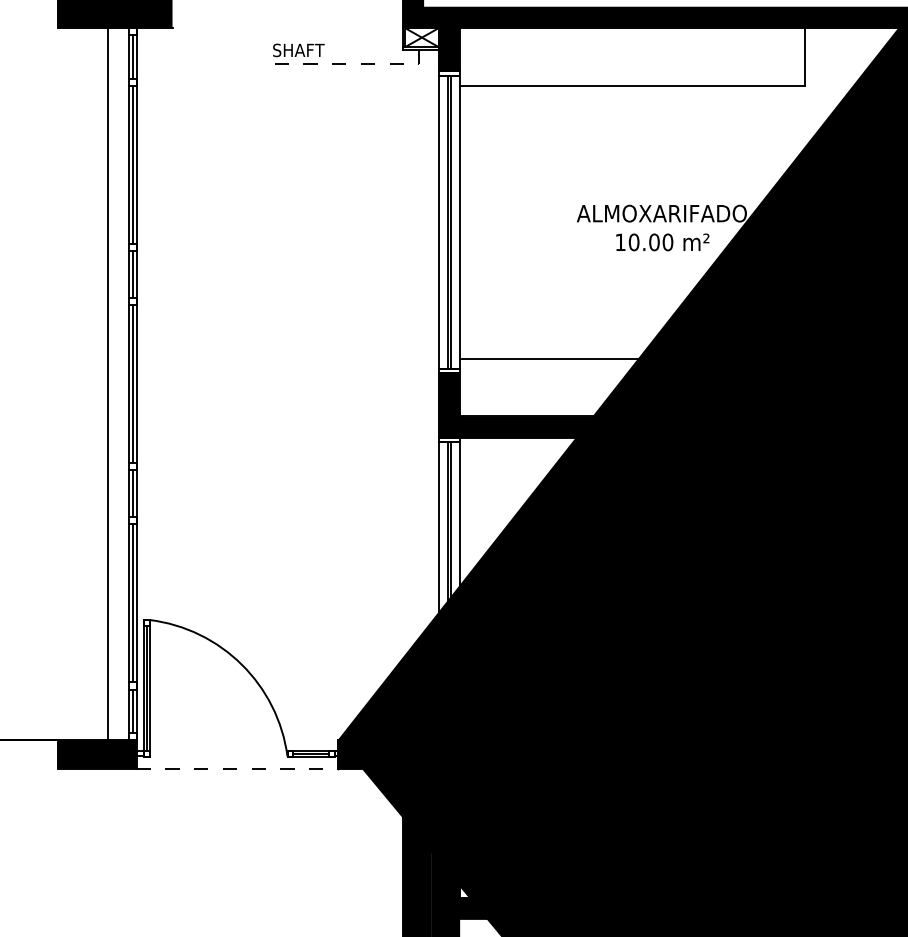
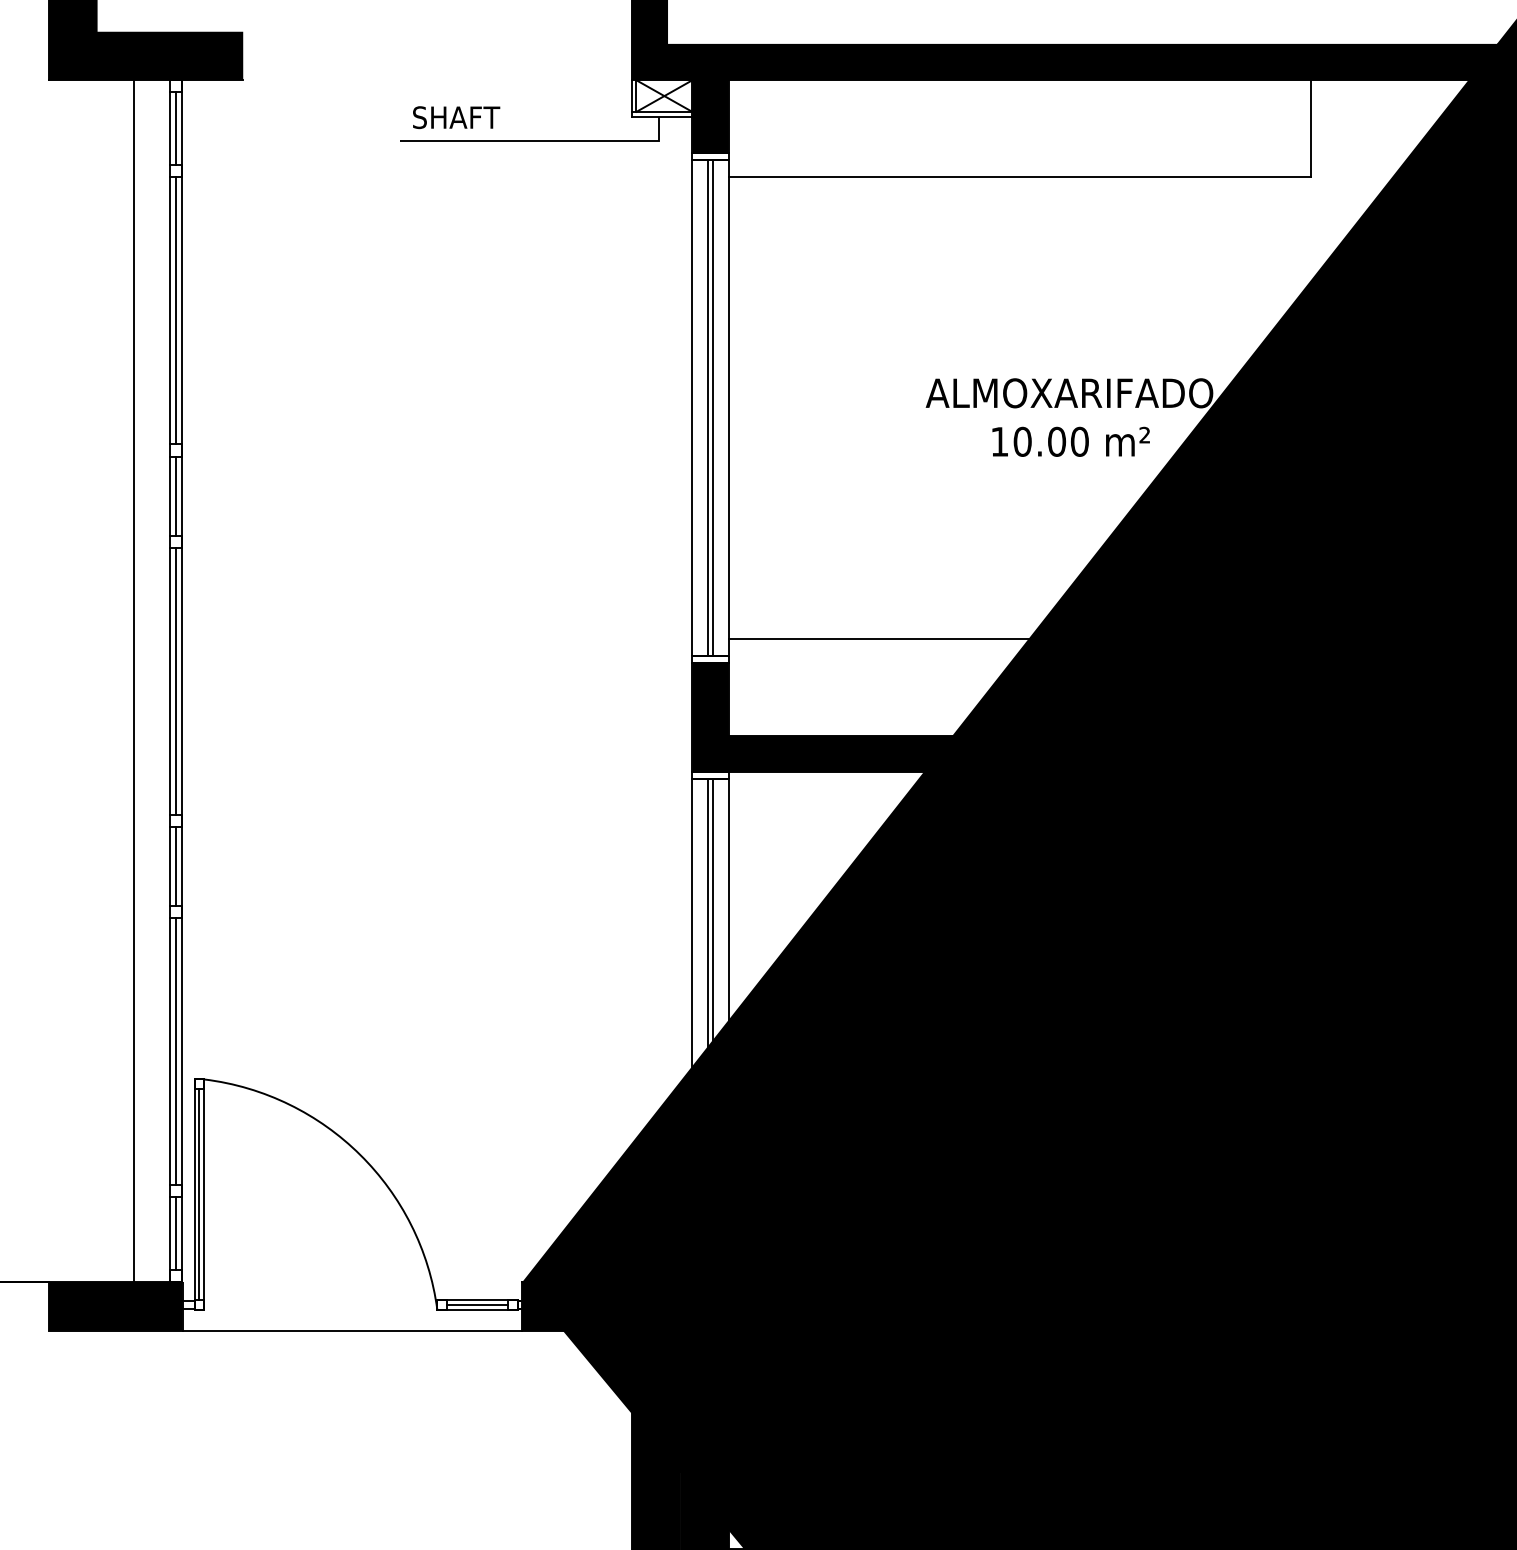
line: (350, 63) -> (543, 139), dashed -> solid
line: (237, 768) -> (352, 1330), dashed -> solid

